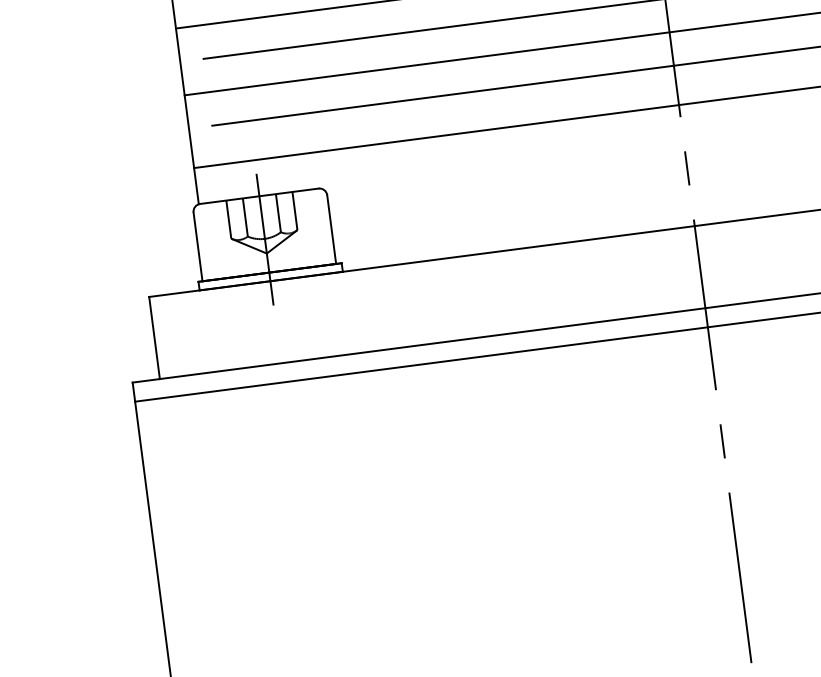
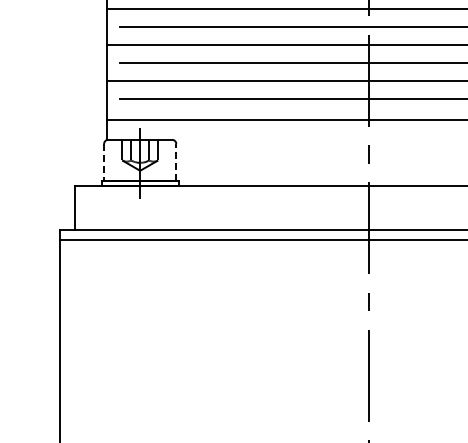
line: (332, 229) -> (176, 162), solid -> dashed
line: (198, 246) -> (104, 162), solid -> dashed

